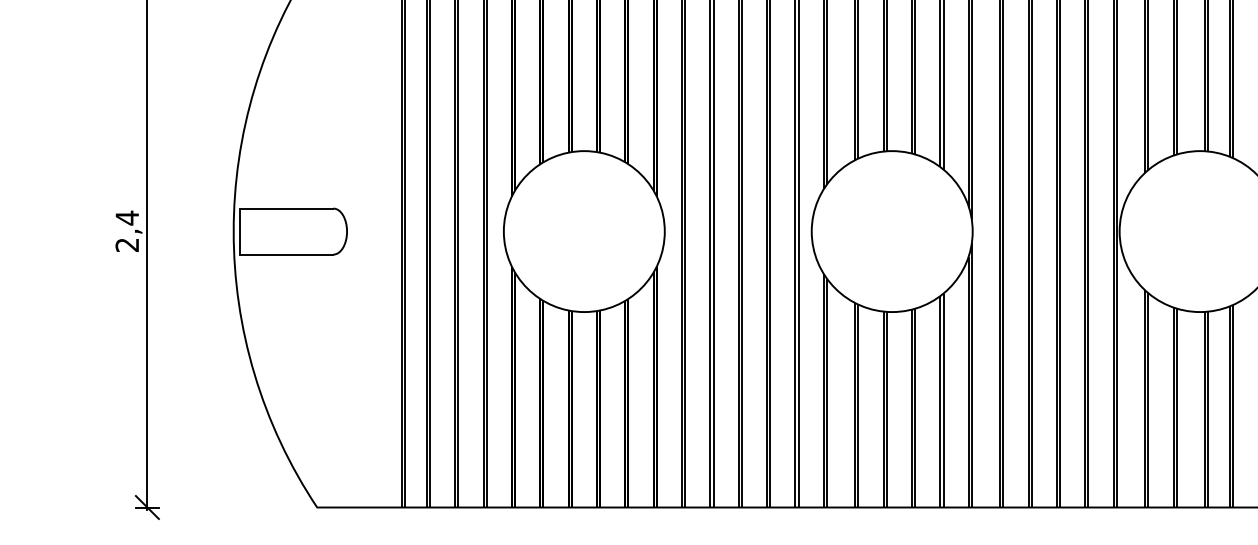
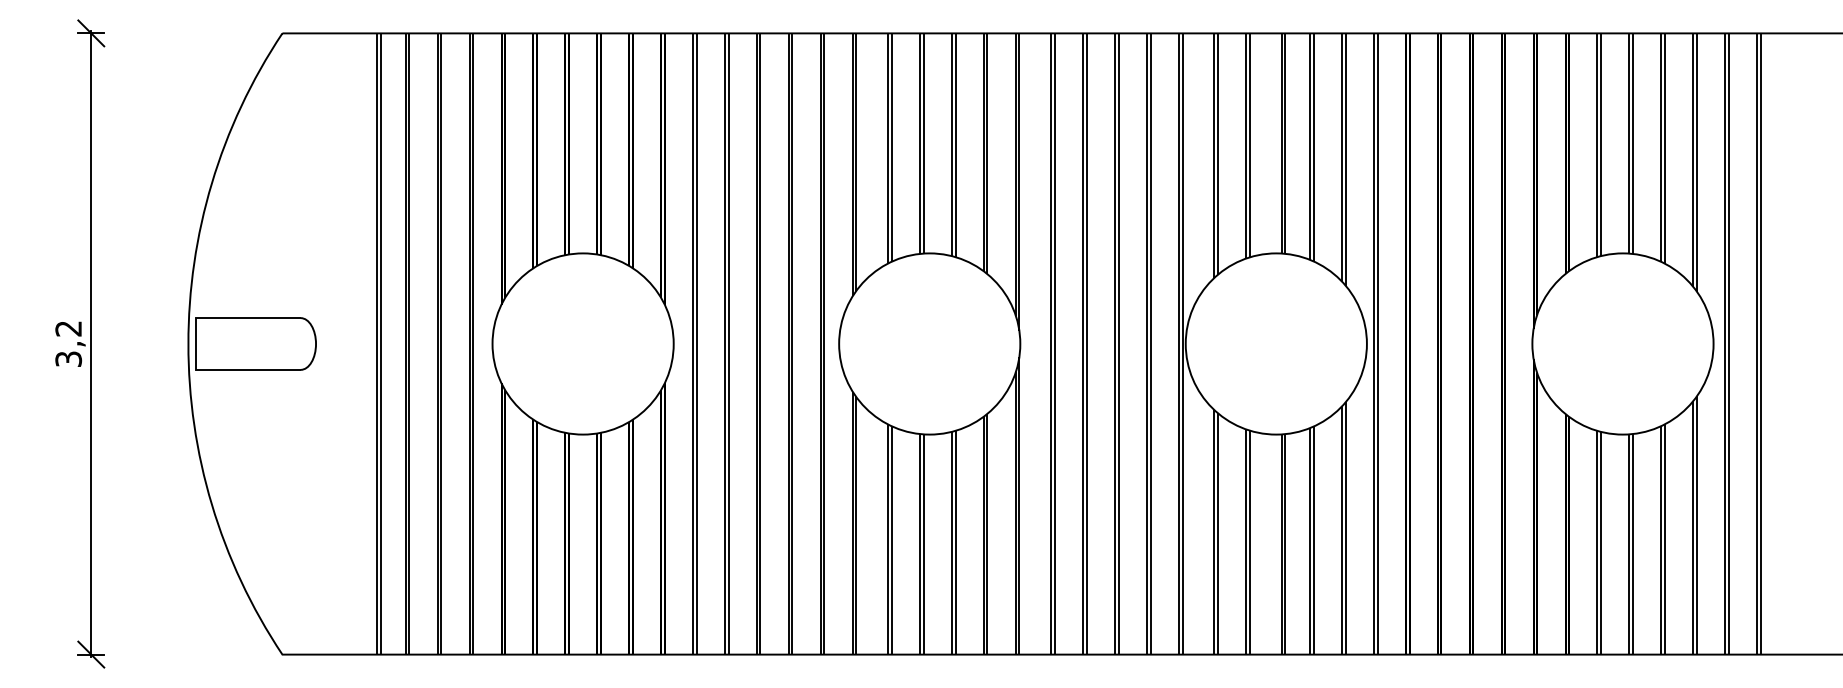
text: (127, 231) -> (68, 343), 2,4 -> 3,2

